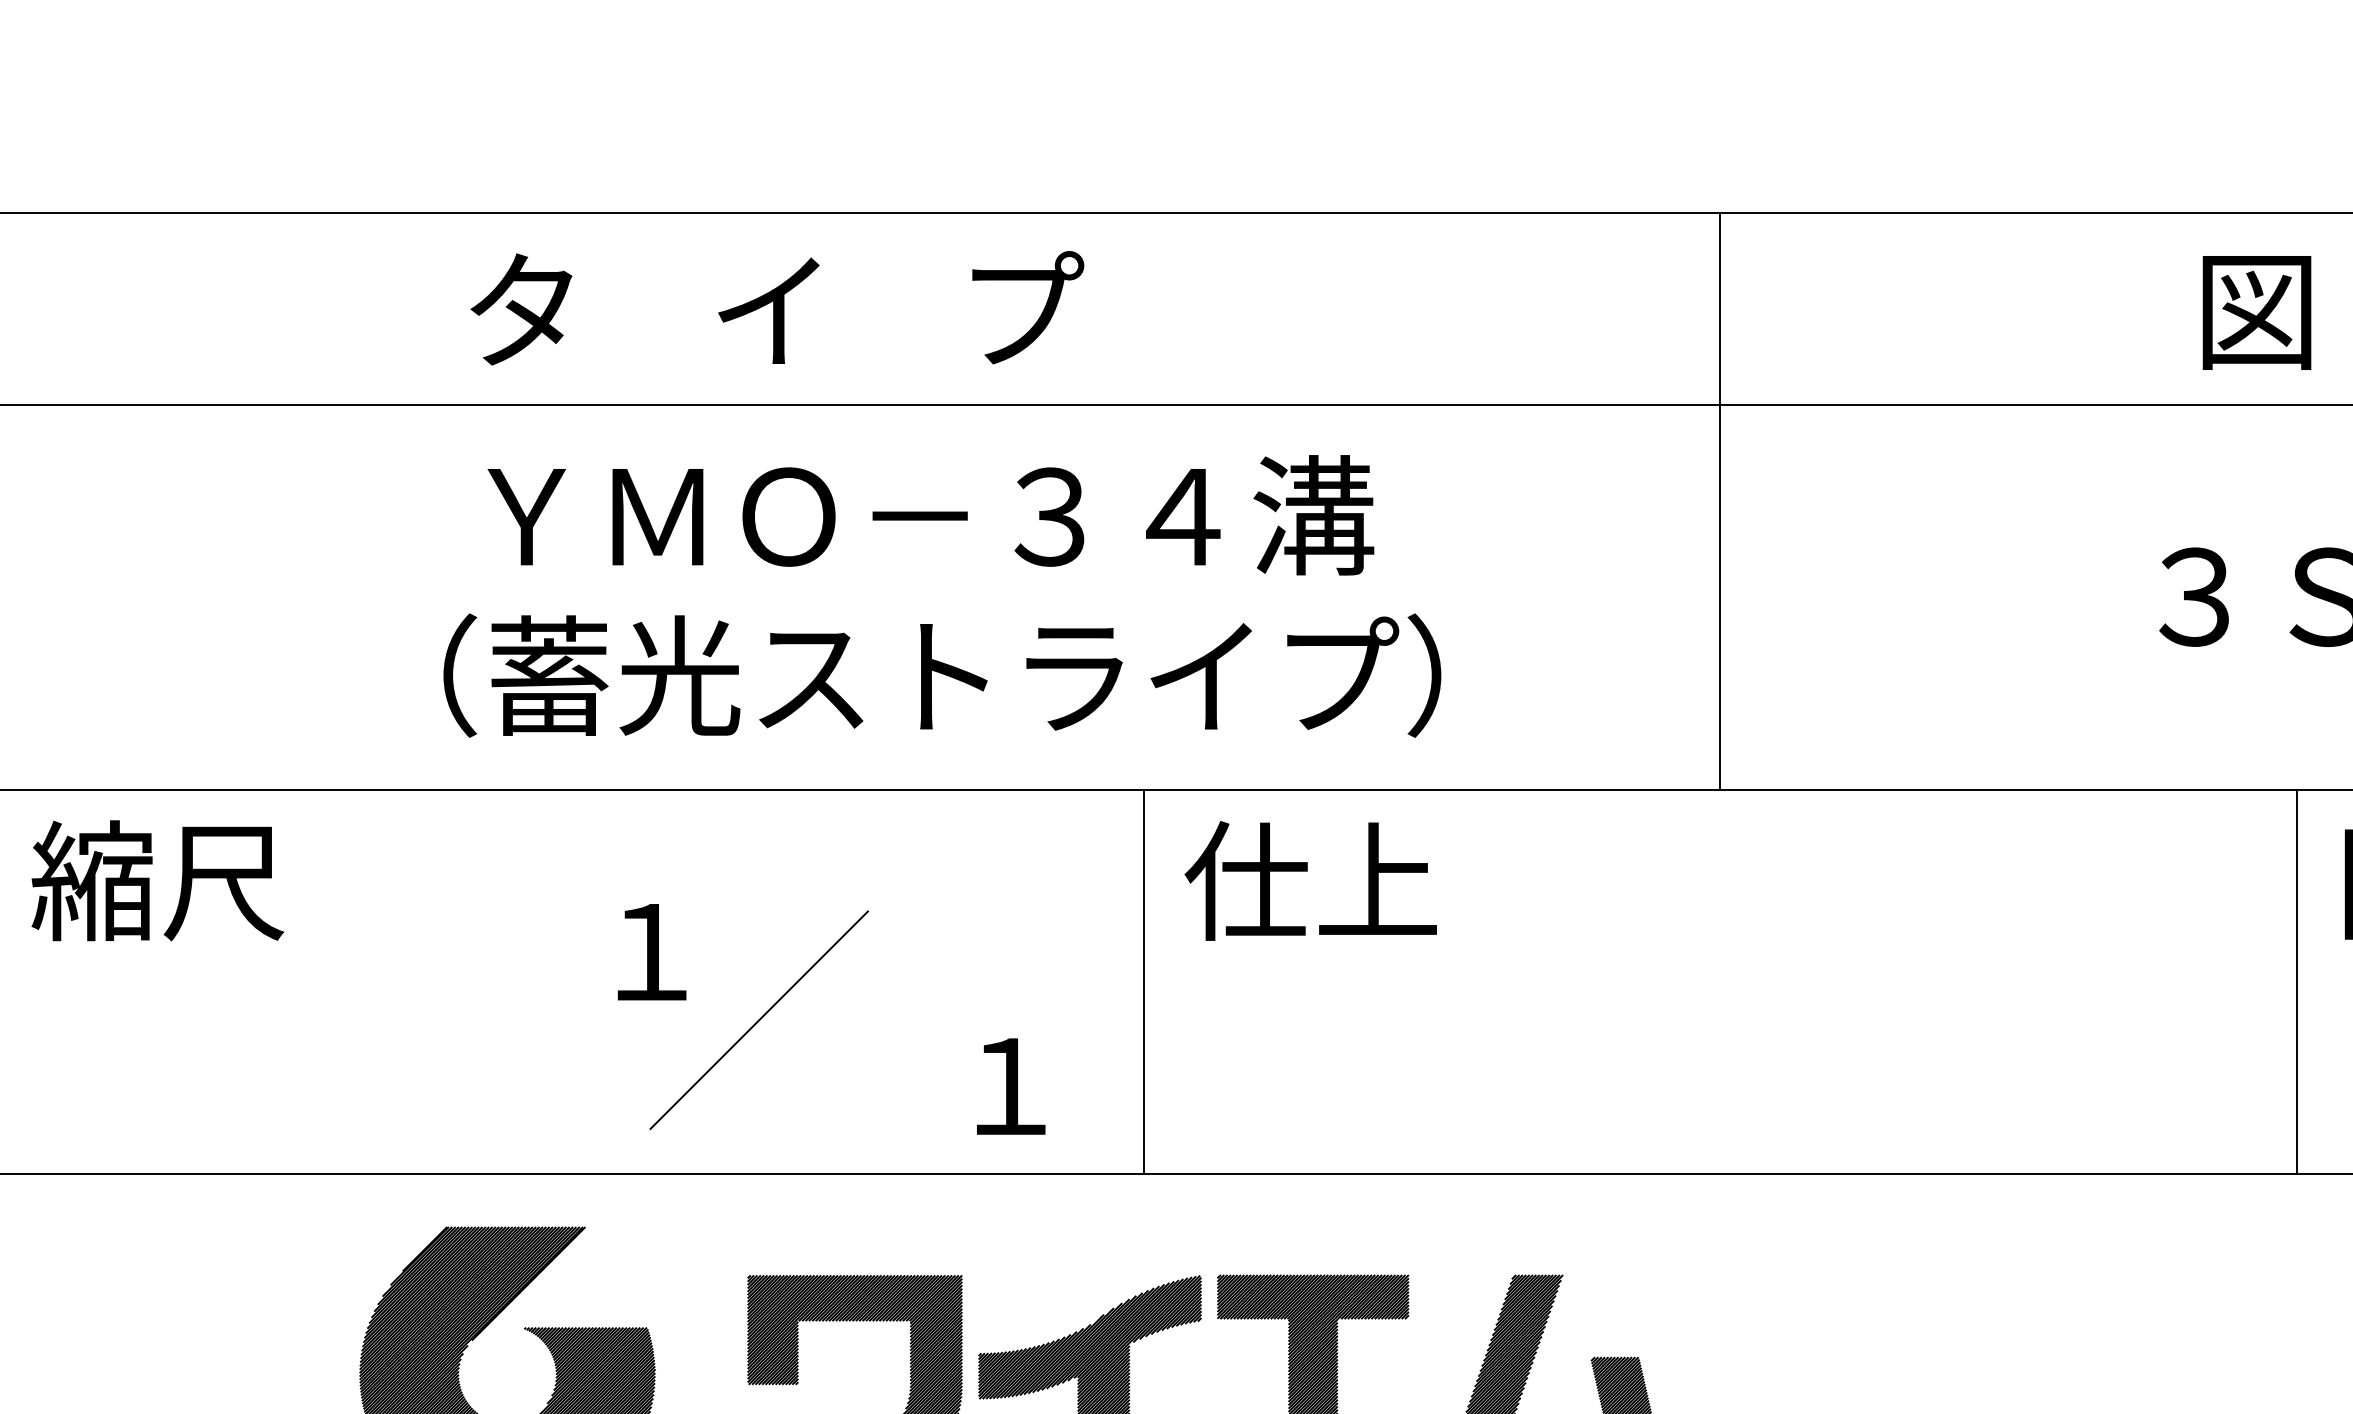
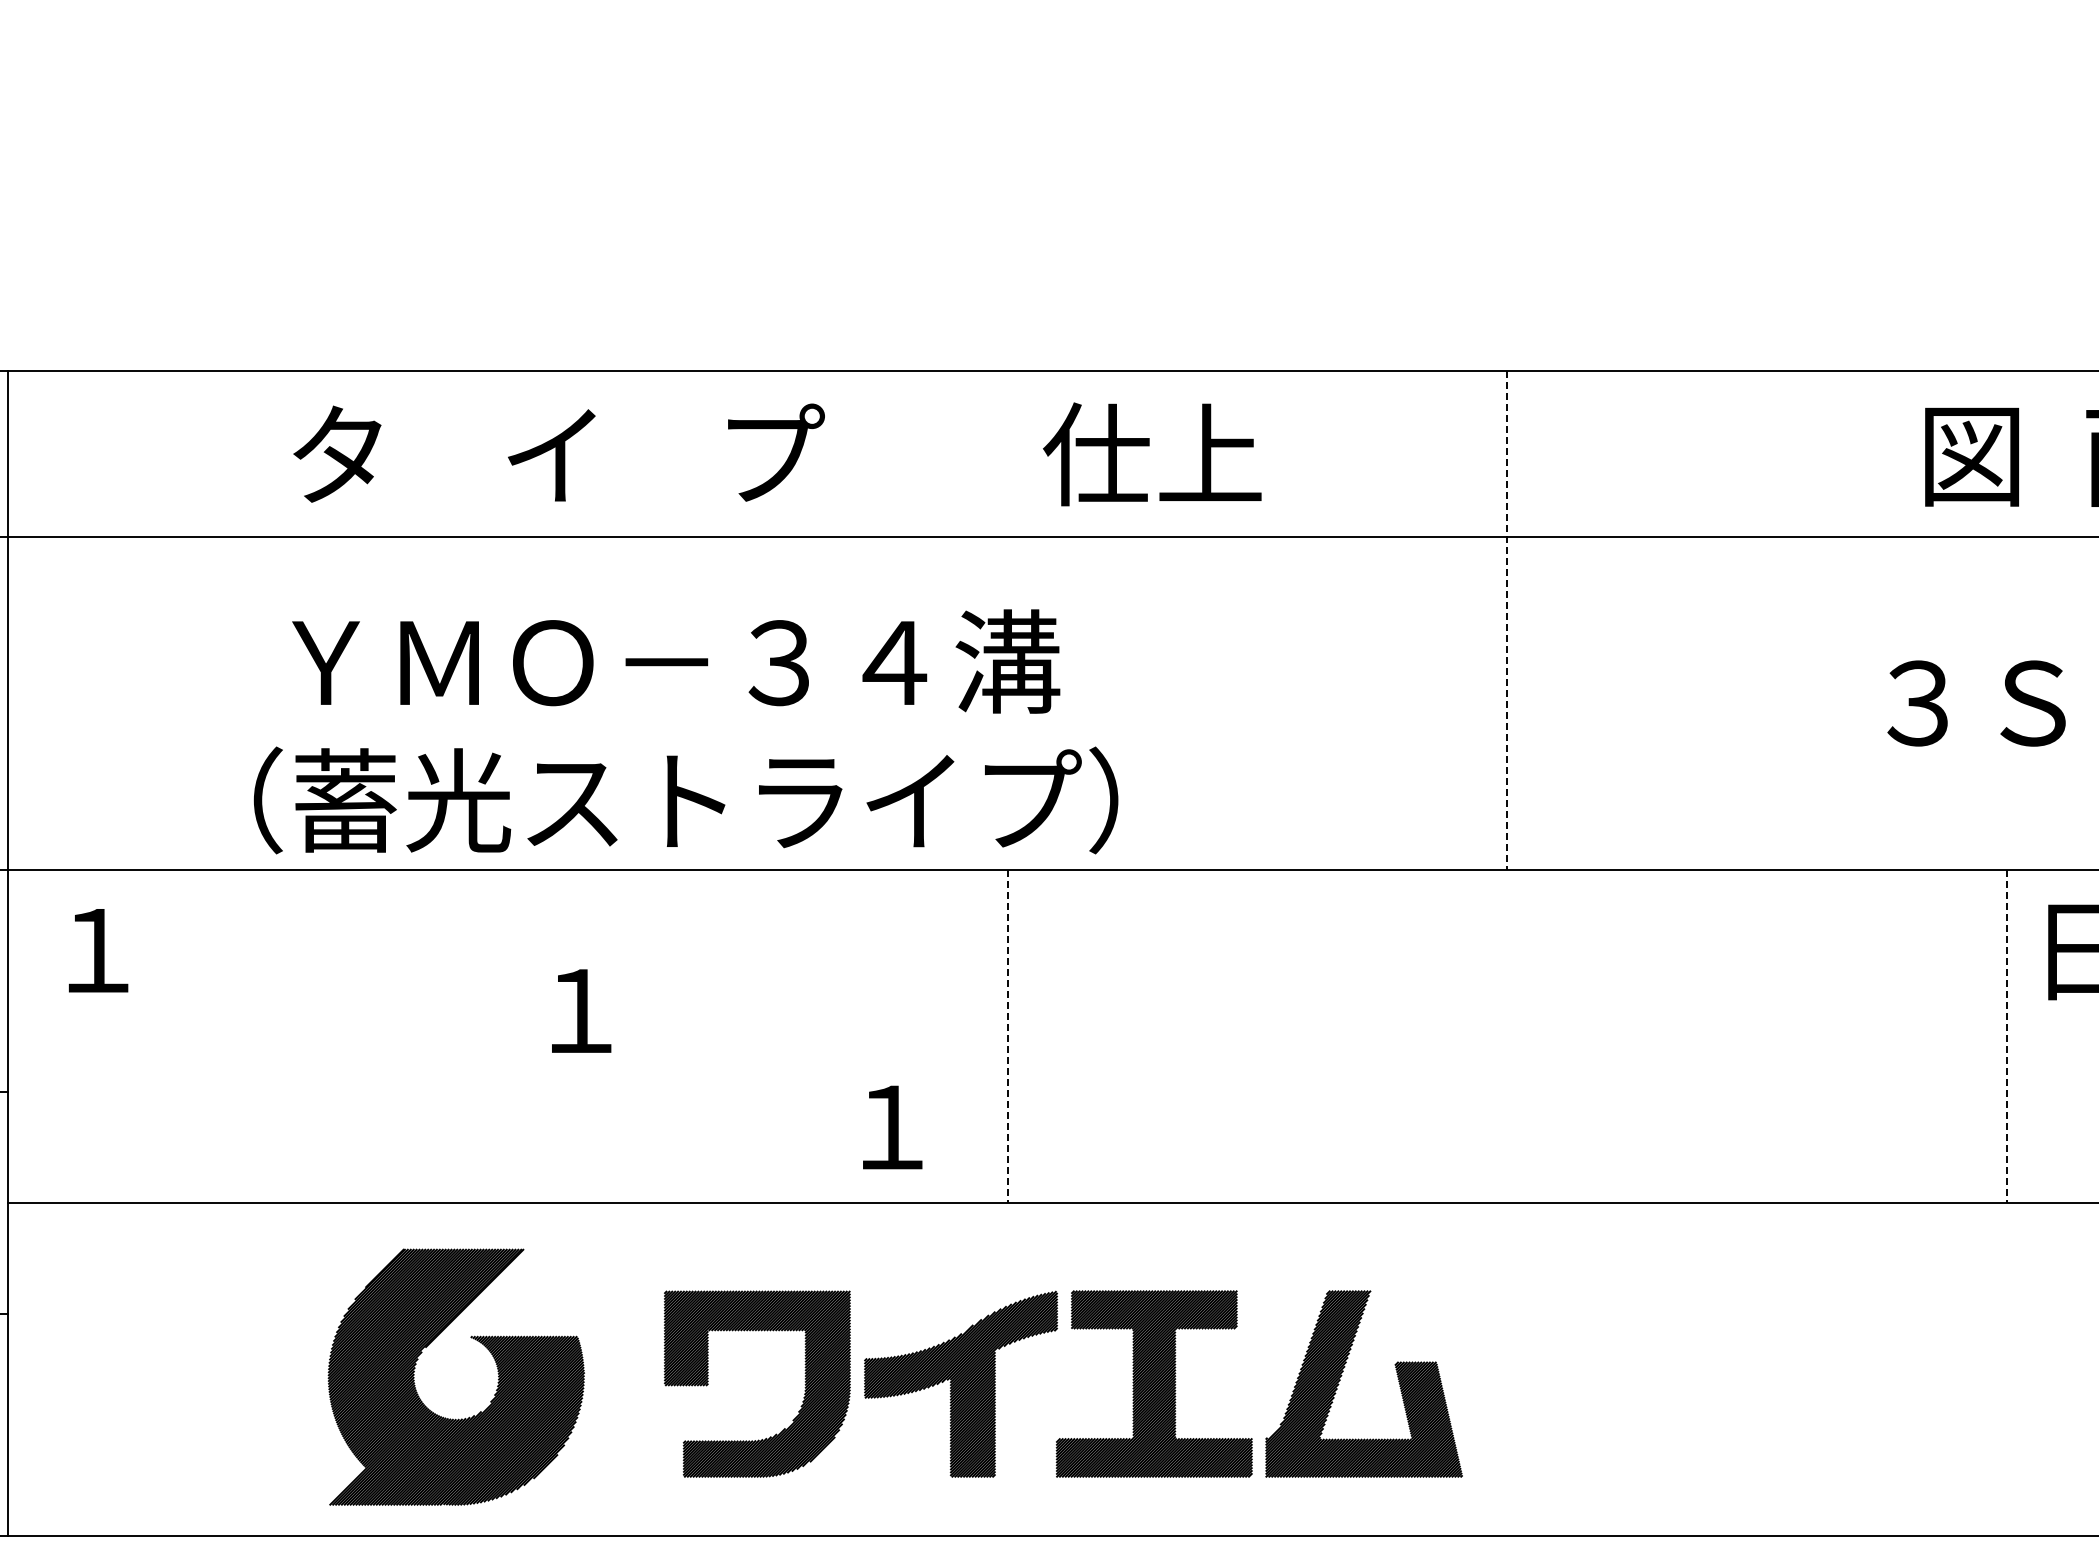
text: (776, 307) -> (558, 452), moved
line: (1720, 501) -> (1507, 620), solid -> dashed
text: (941, 596) -> (685, 731), moved
text: (157, 879) -> (153, 948), 縮尺 -> １
text: (1311, 881) -> (1152, 454), moved
line: (1143, 981) -> (1007, 1036), solid -> dashed
line: (2296, 981) -> (2006, 1036), solid -> dashed
line: (759, 1019) -> (674, 1069), removed

